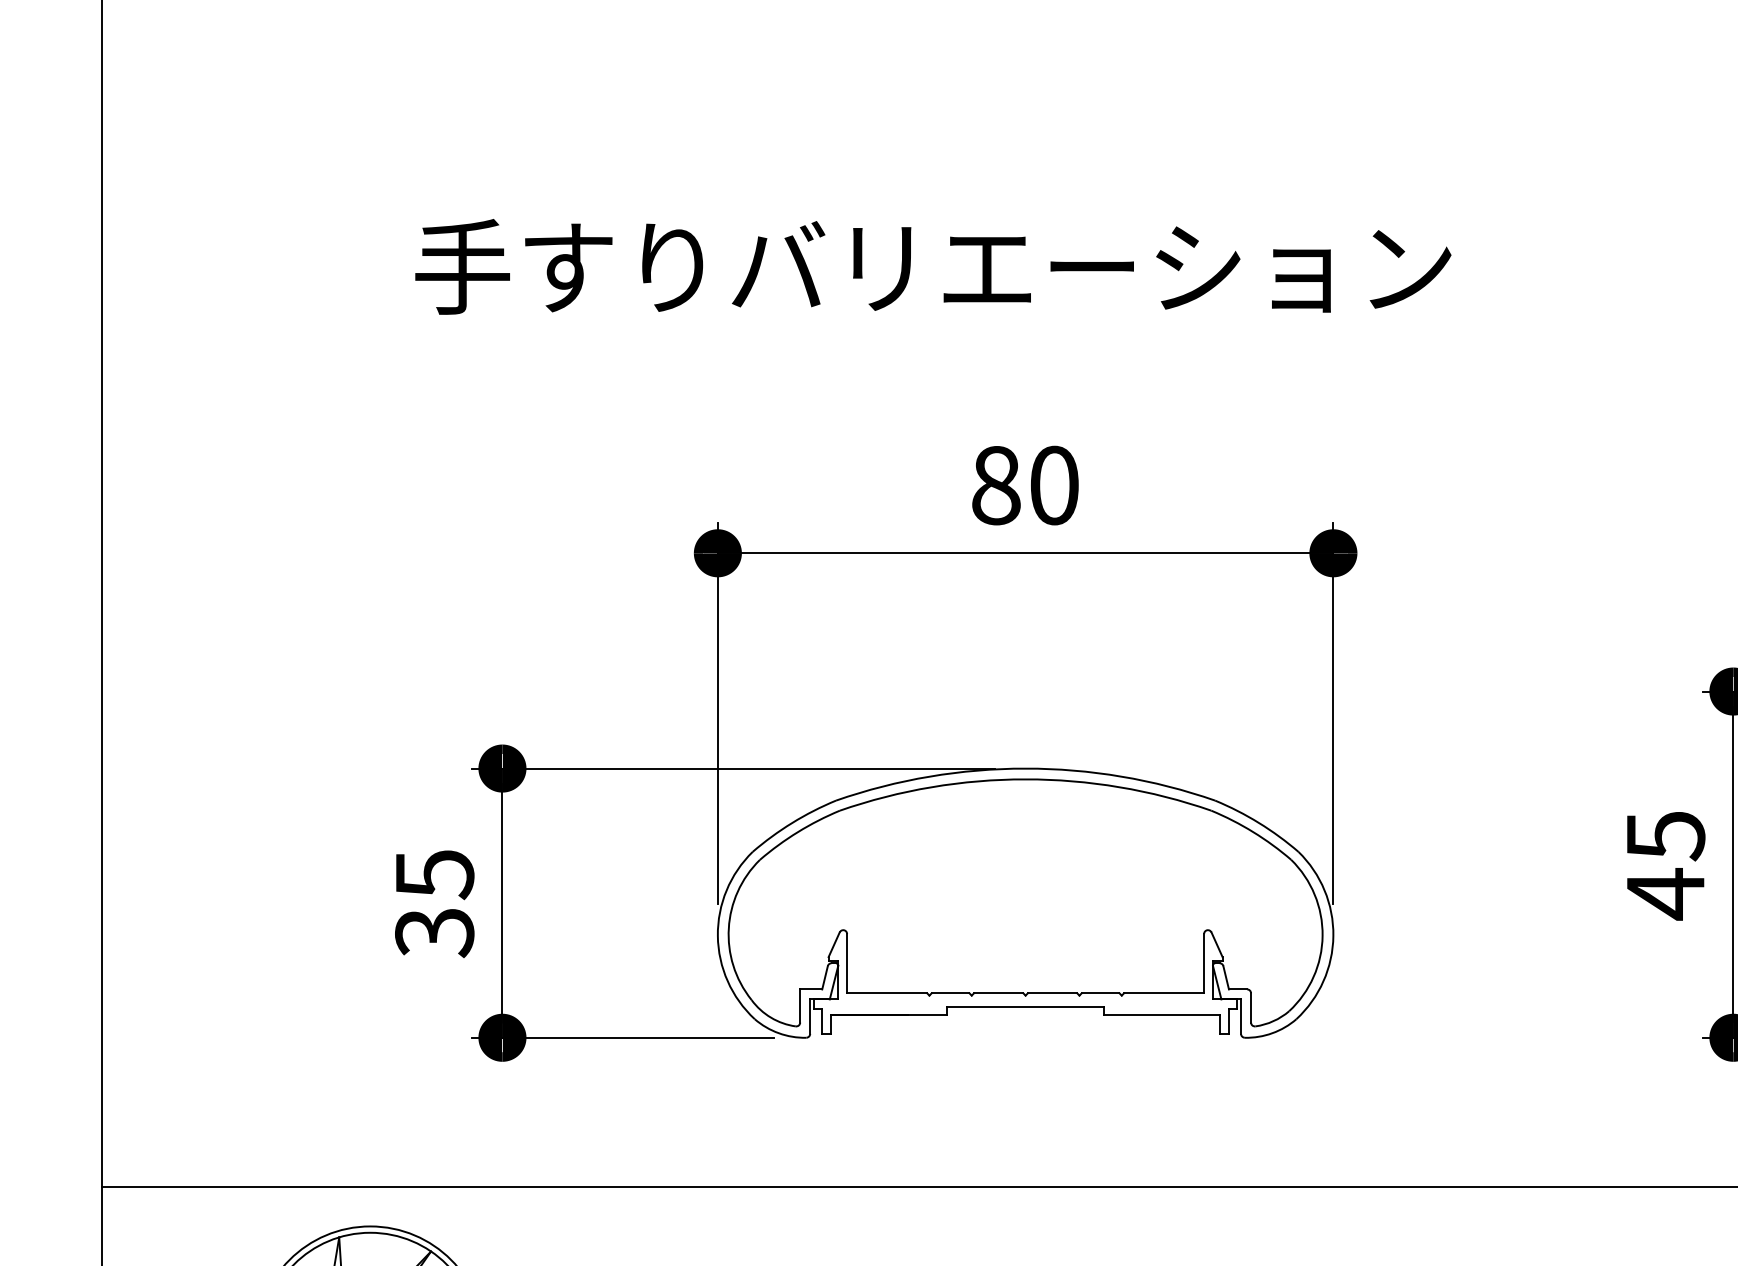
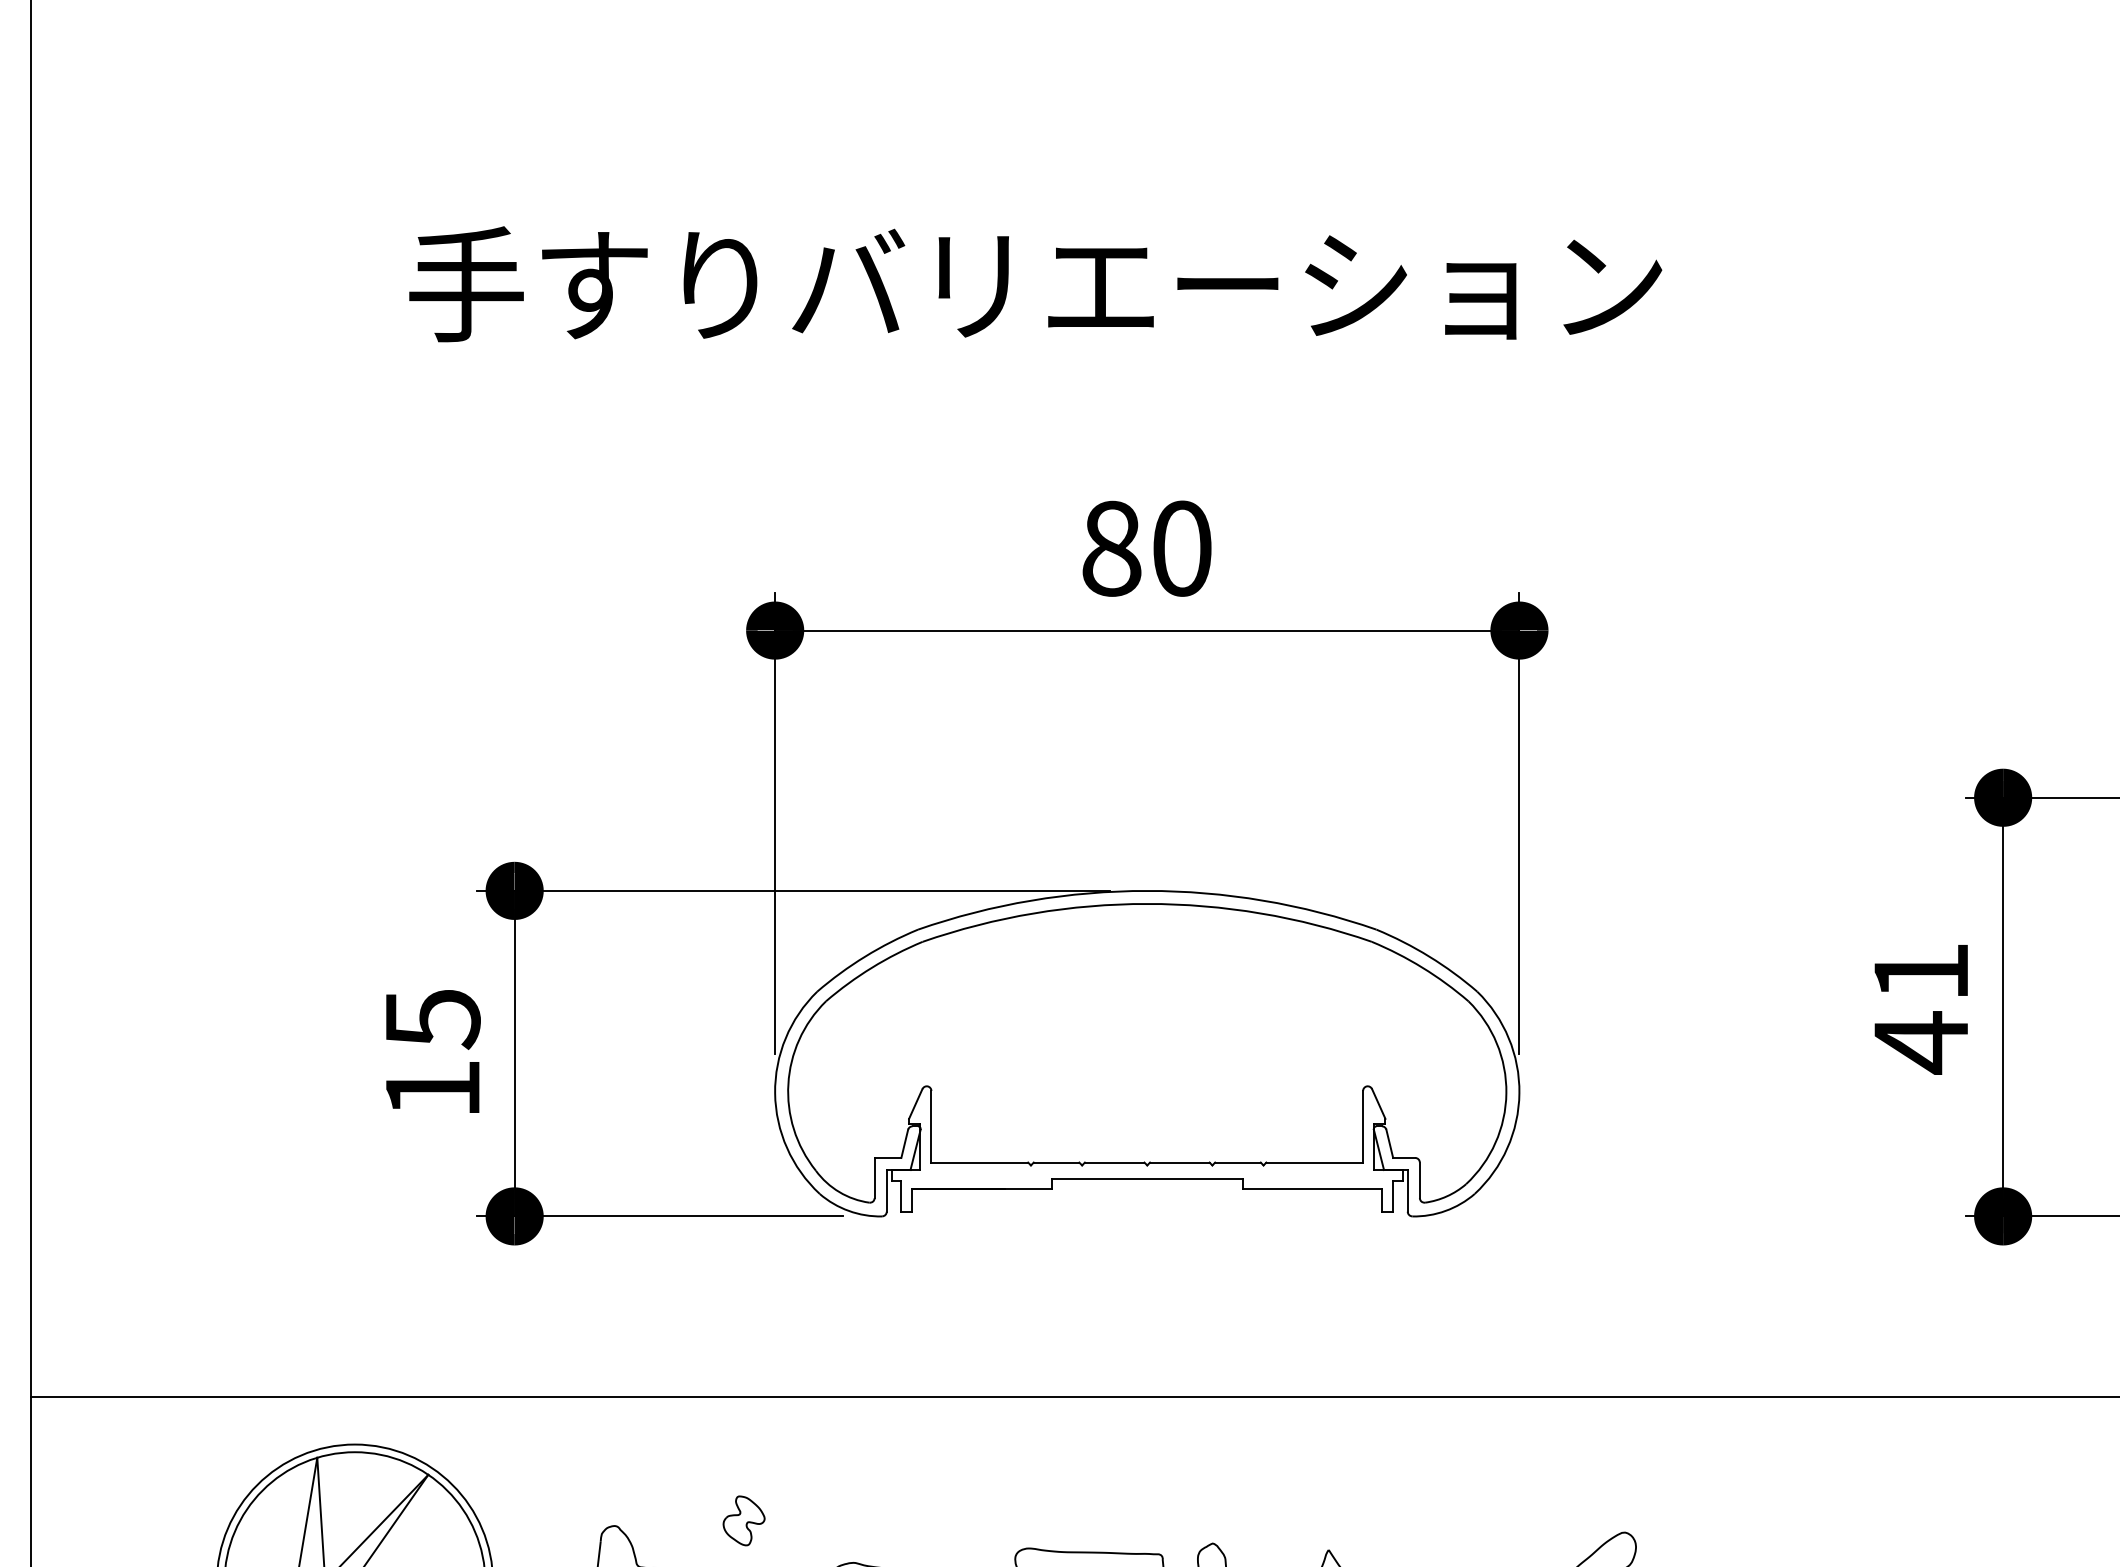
text: (1665, 836) -> (1921, 973), 45 -> 41
text: (434, 933) -> (432, 1090), 35 -> 15

